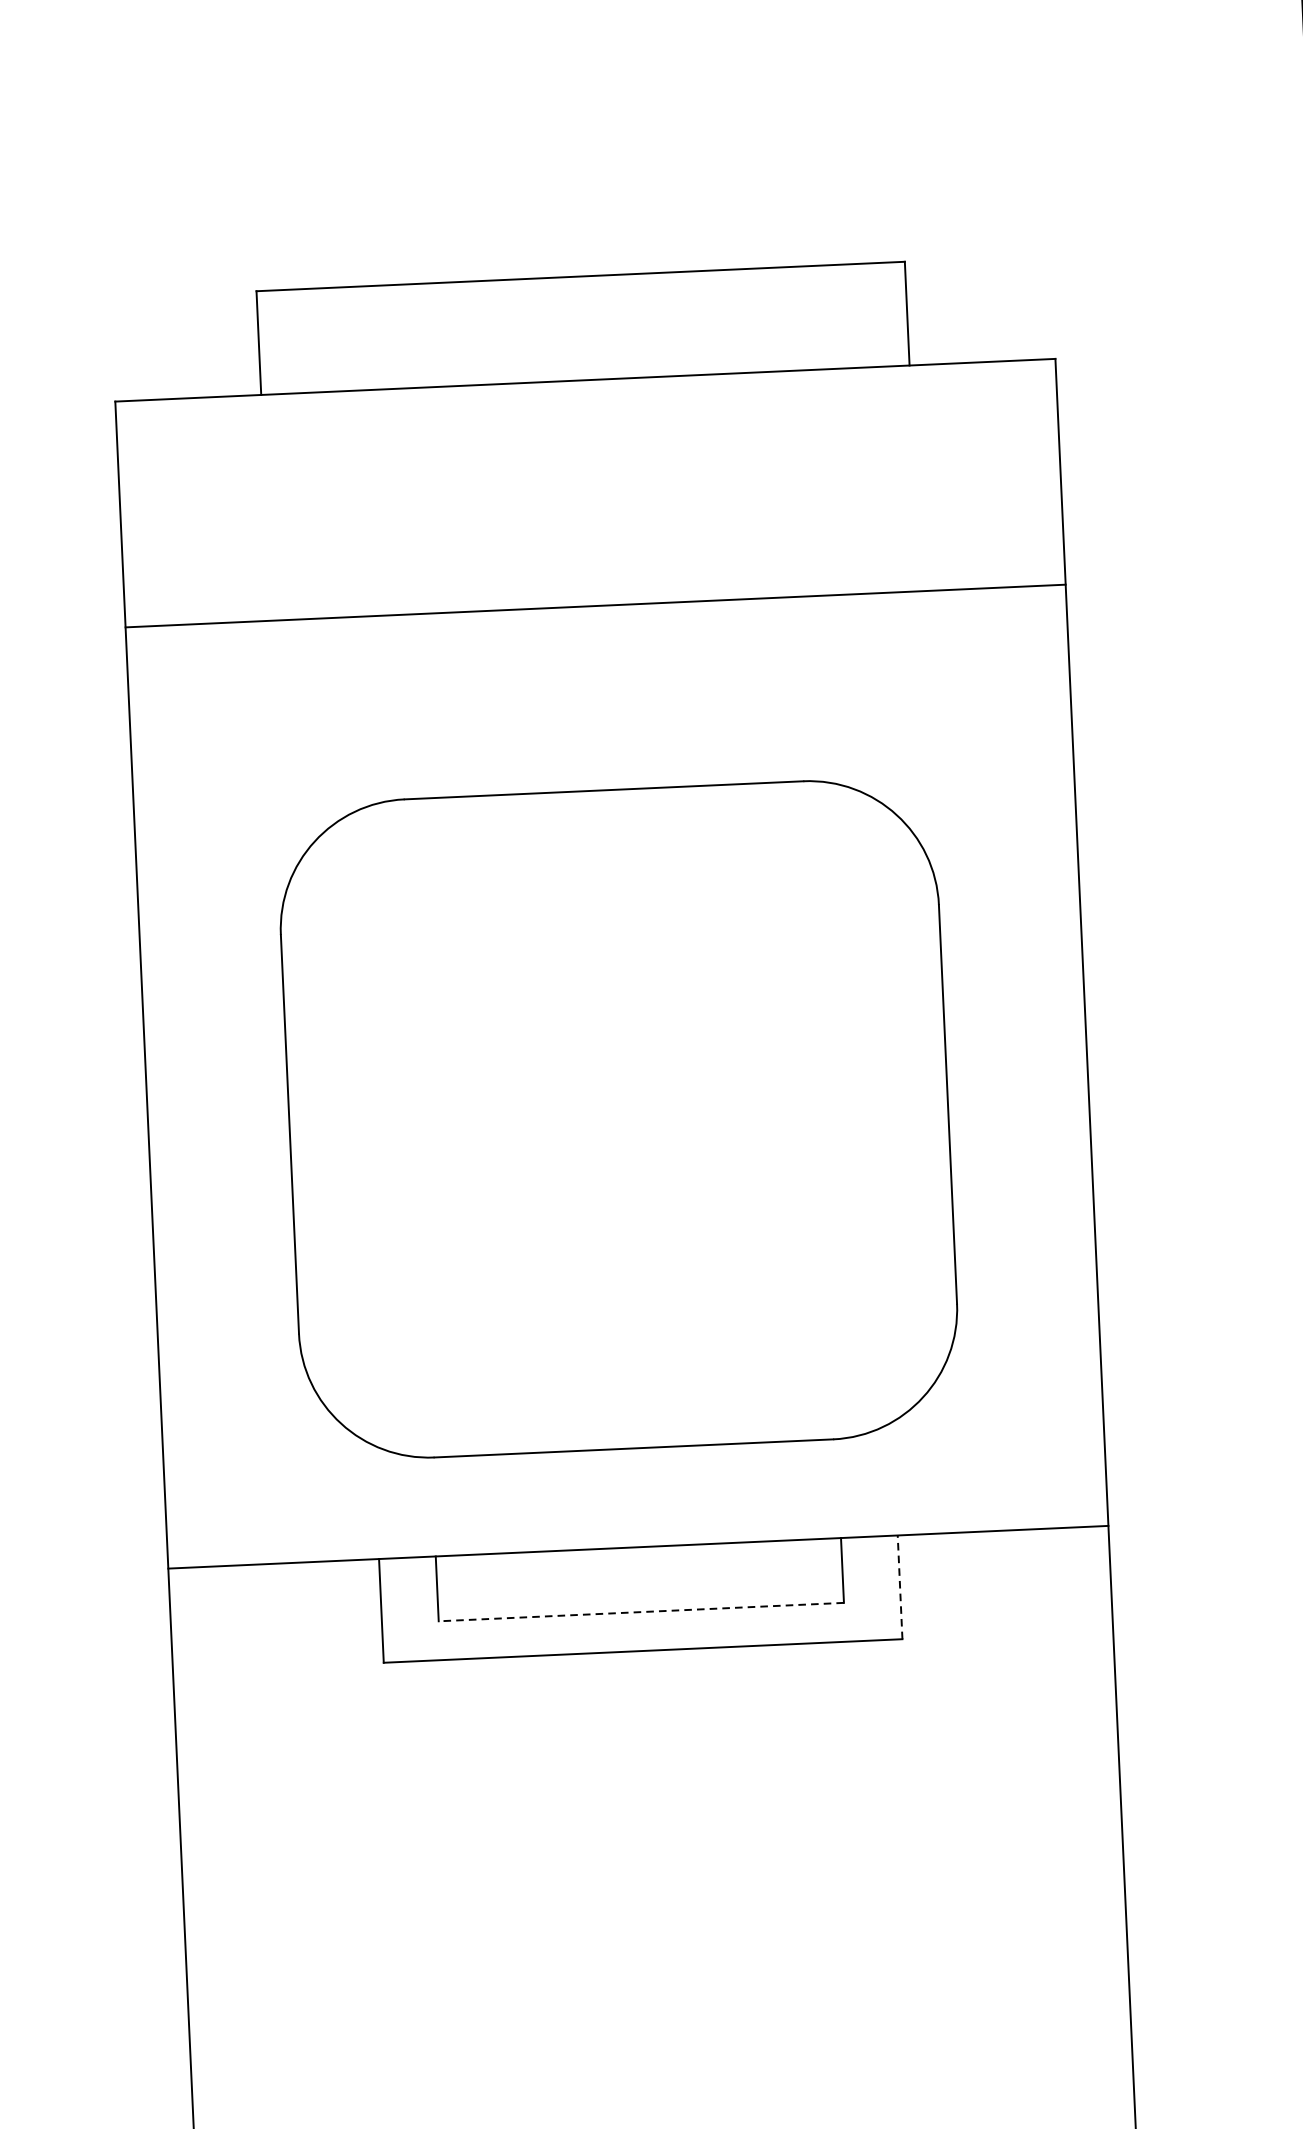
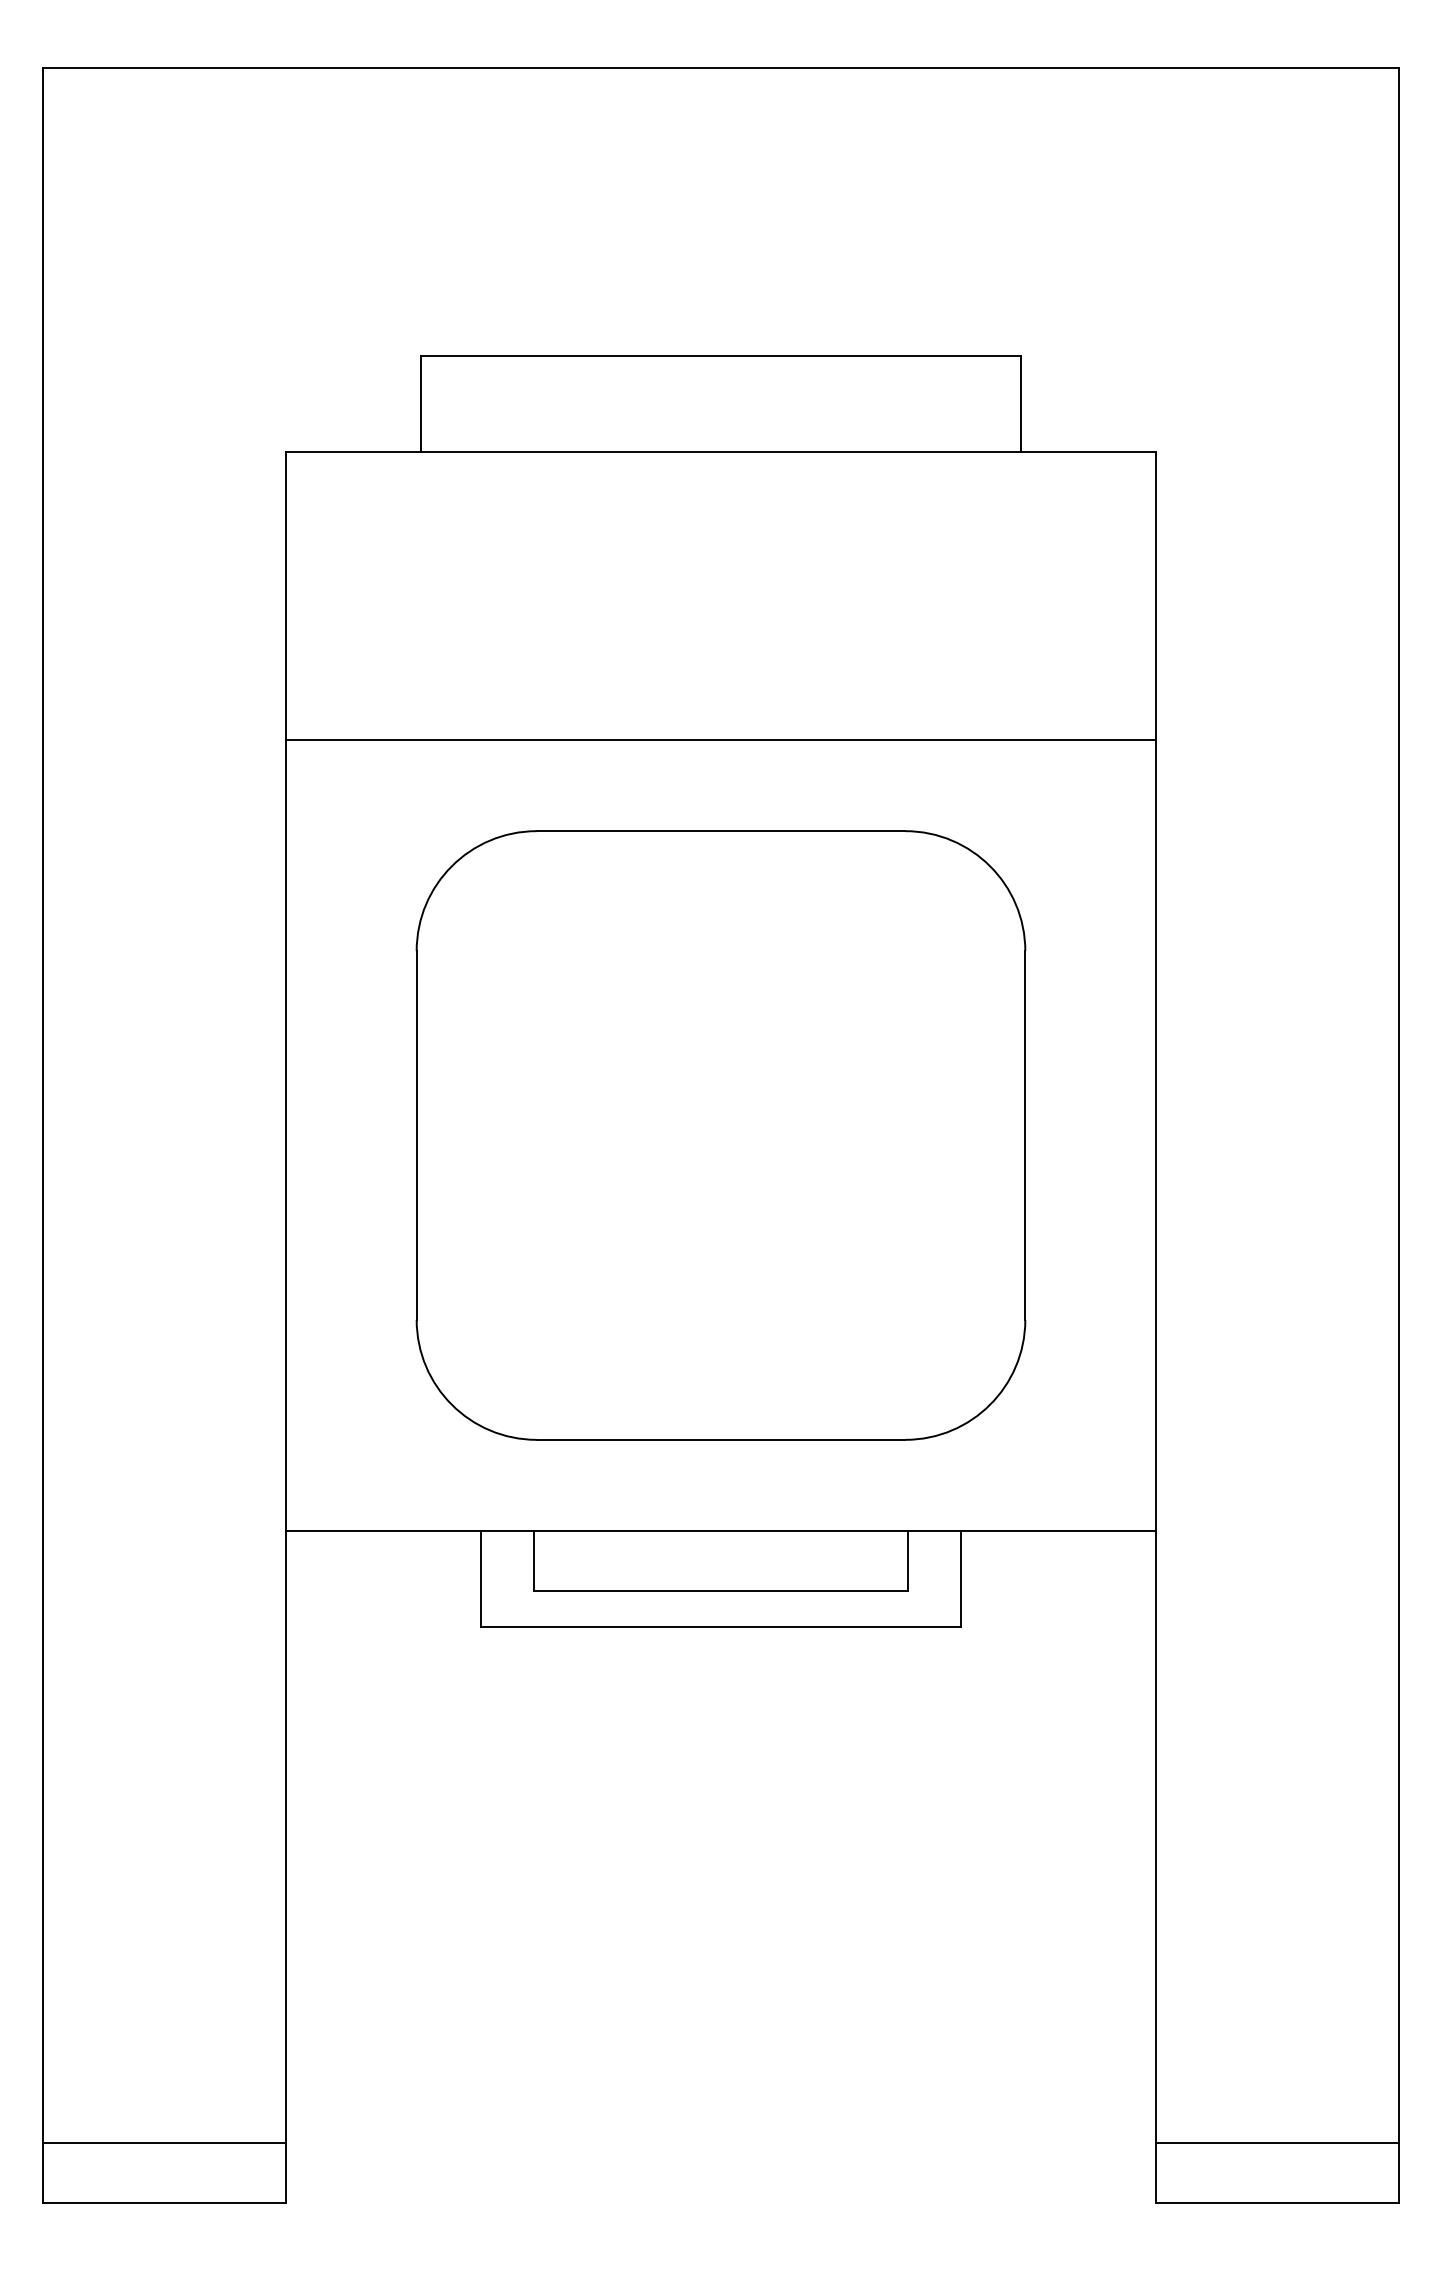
line: (595, 605) -> (720, 739), moved
line: (899, 1587) -> (960, 1579), dashed -> solid
line: (640, 1612) -> (720, 1591), dashed -> solid

